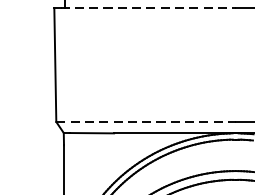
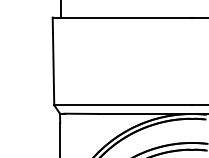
line: (148, 7) -> (125, 17), dashed -> solid
line: (146, 122) -> (123, 105), dashed -> solid

